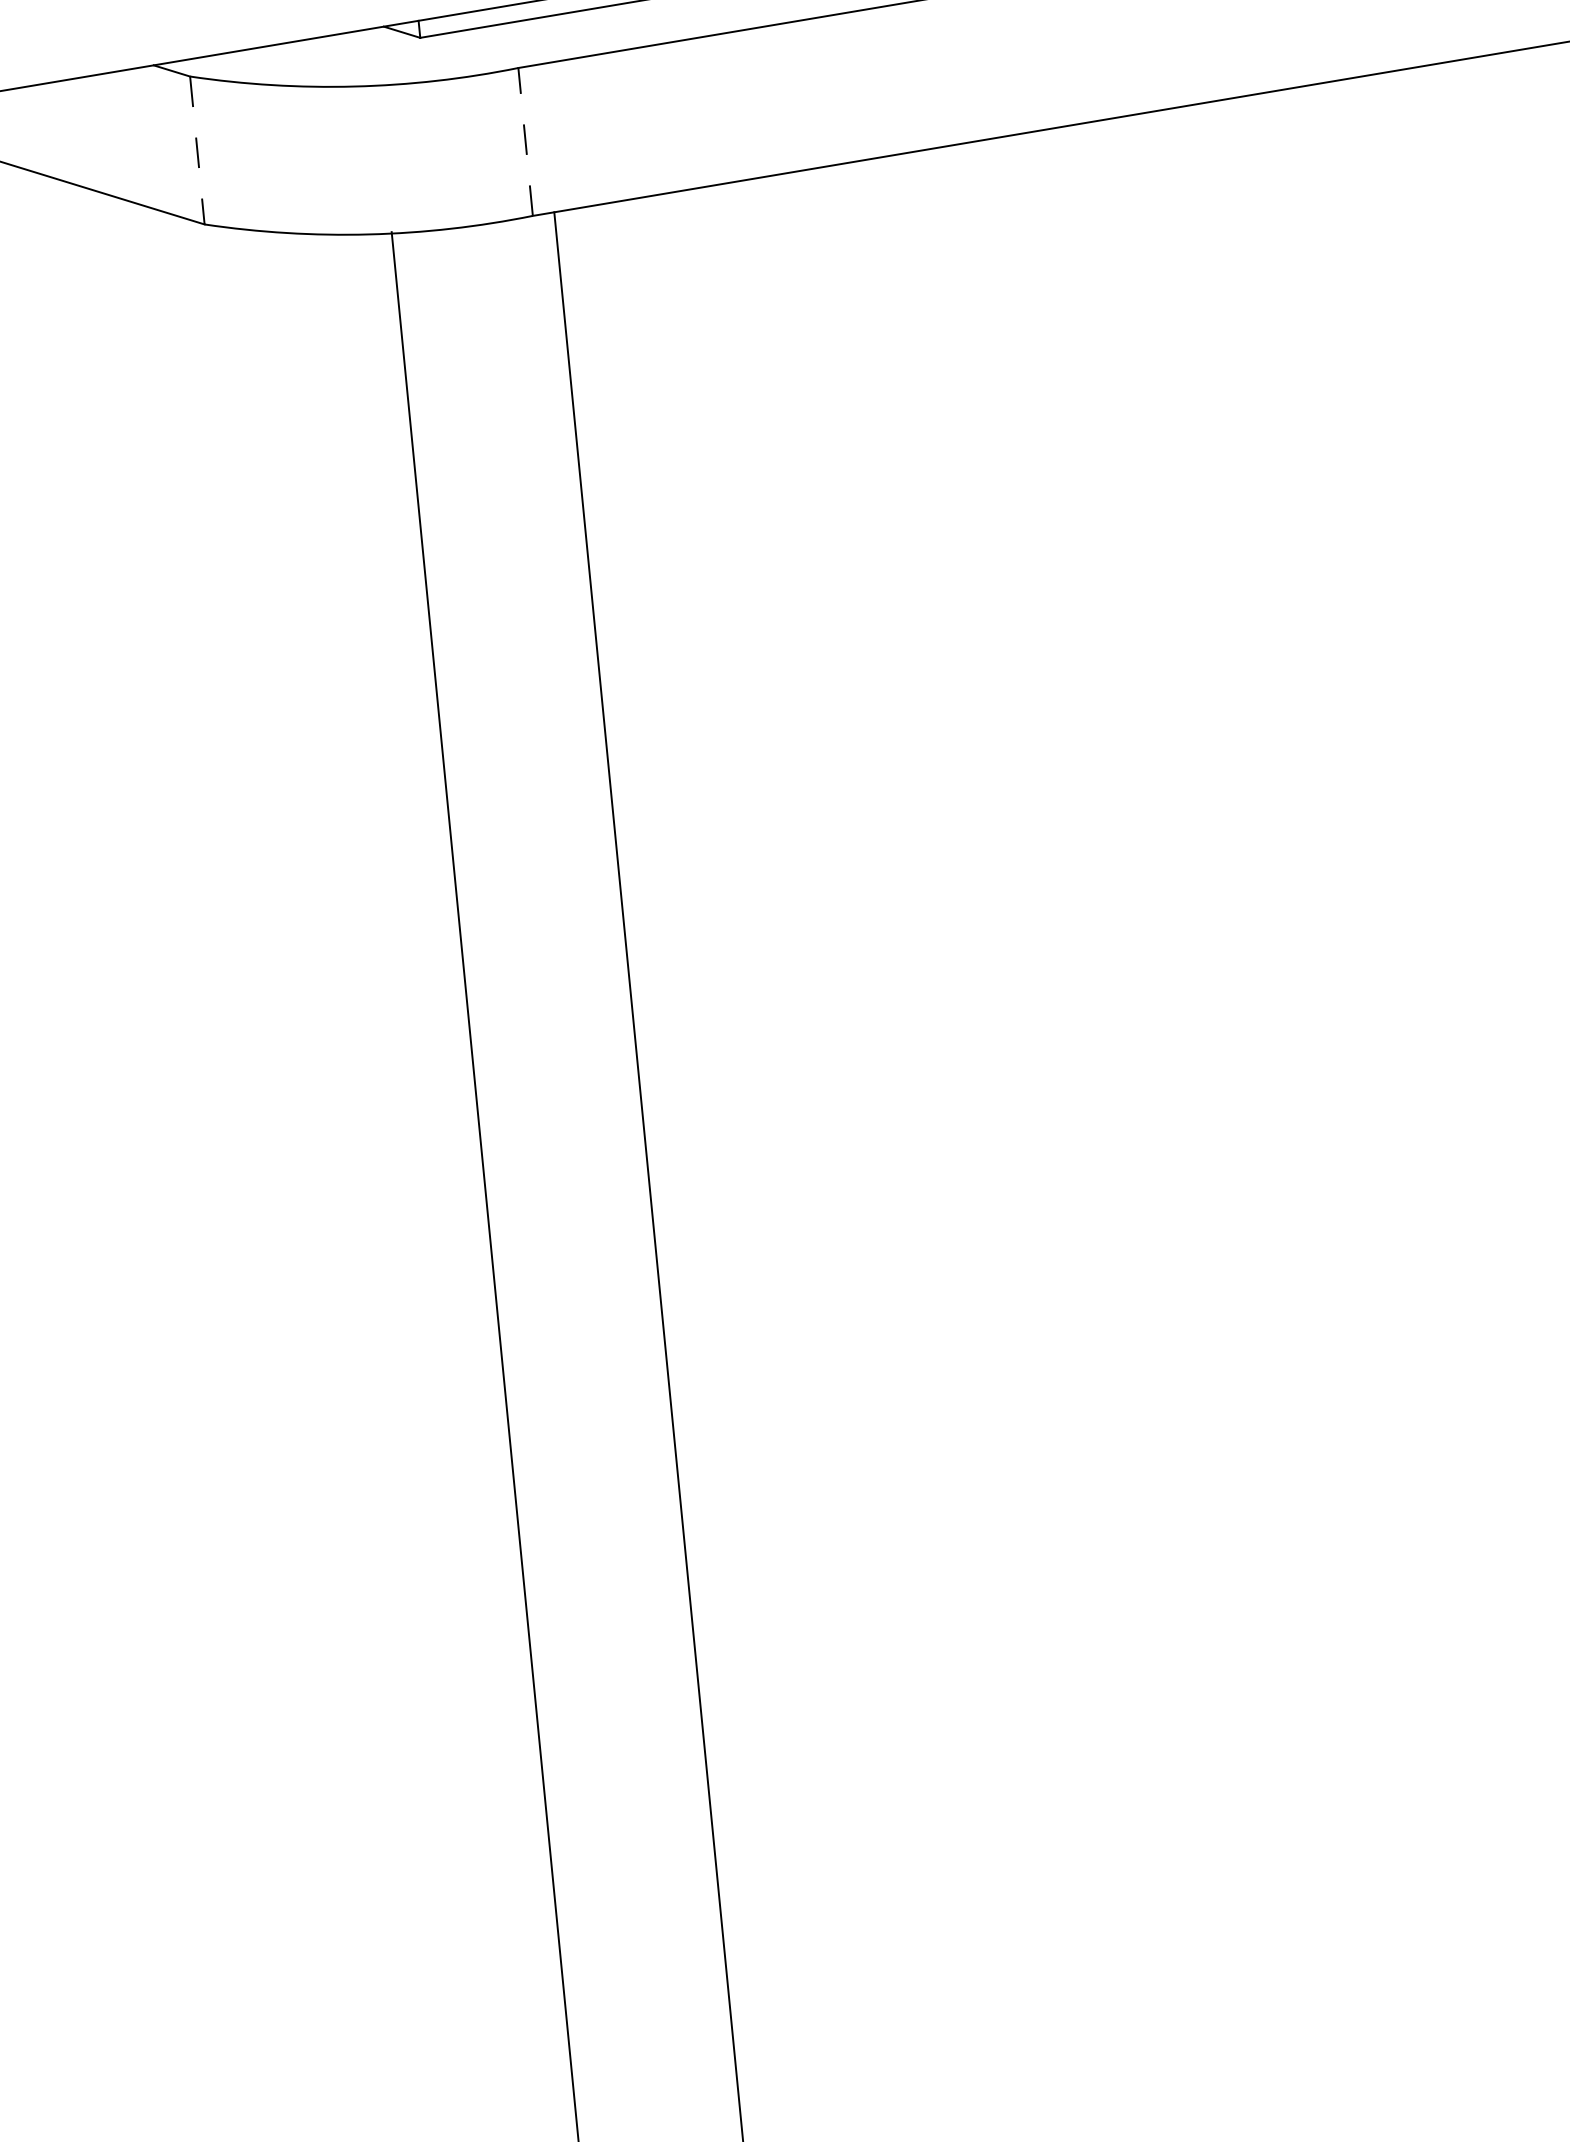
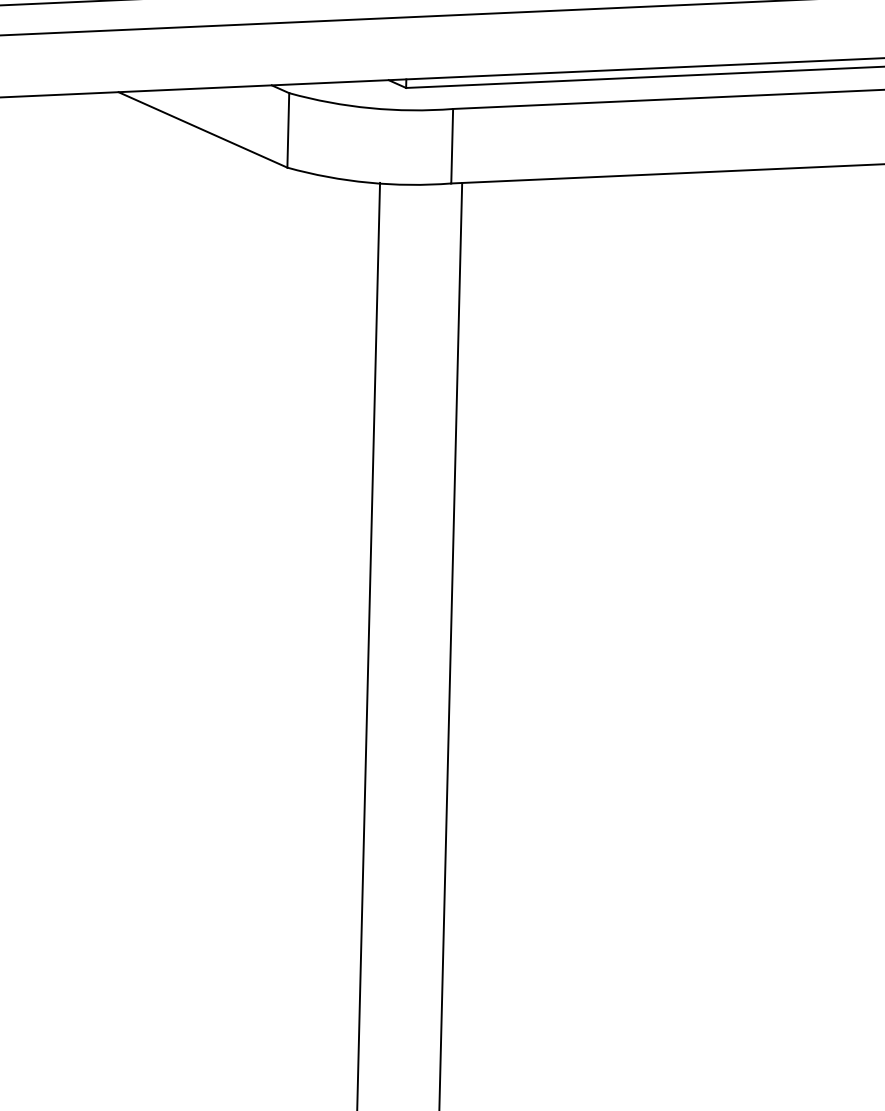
line: (526, 140) -> (452, 145), dashed -> solid
line: (197, 150) -> (288, 130), dashed -> solid

